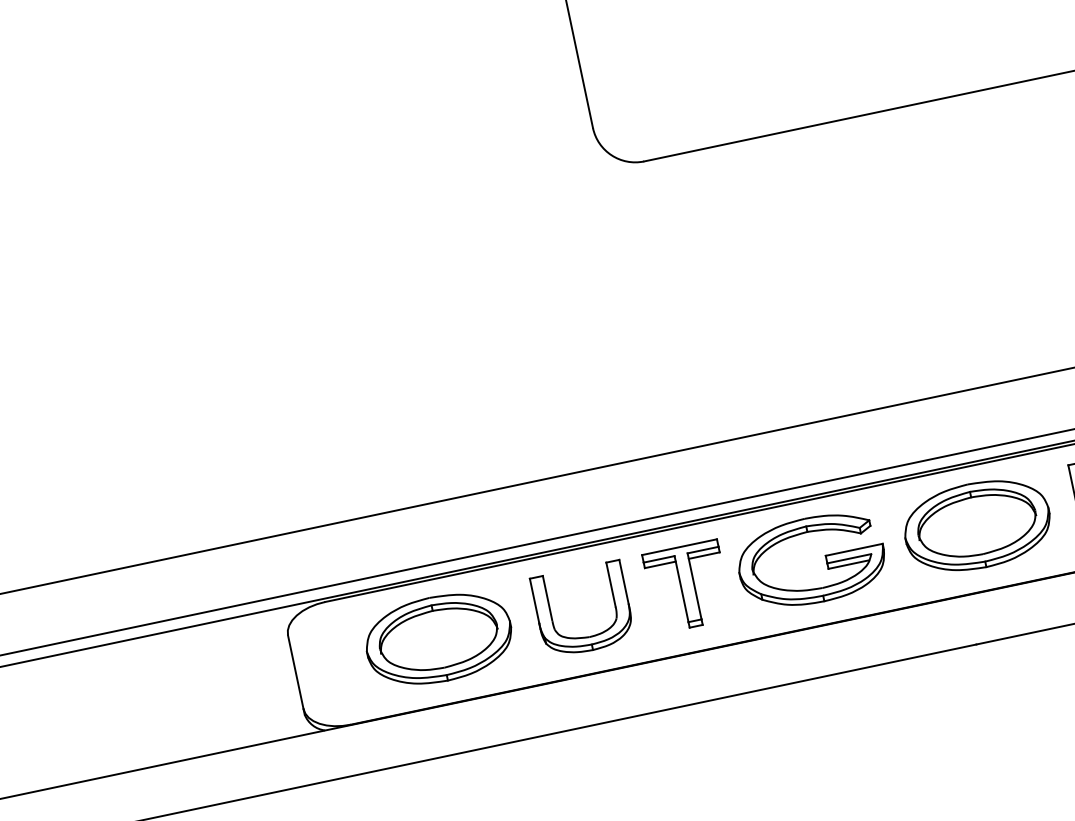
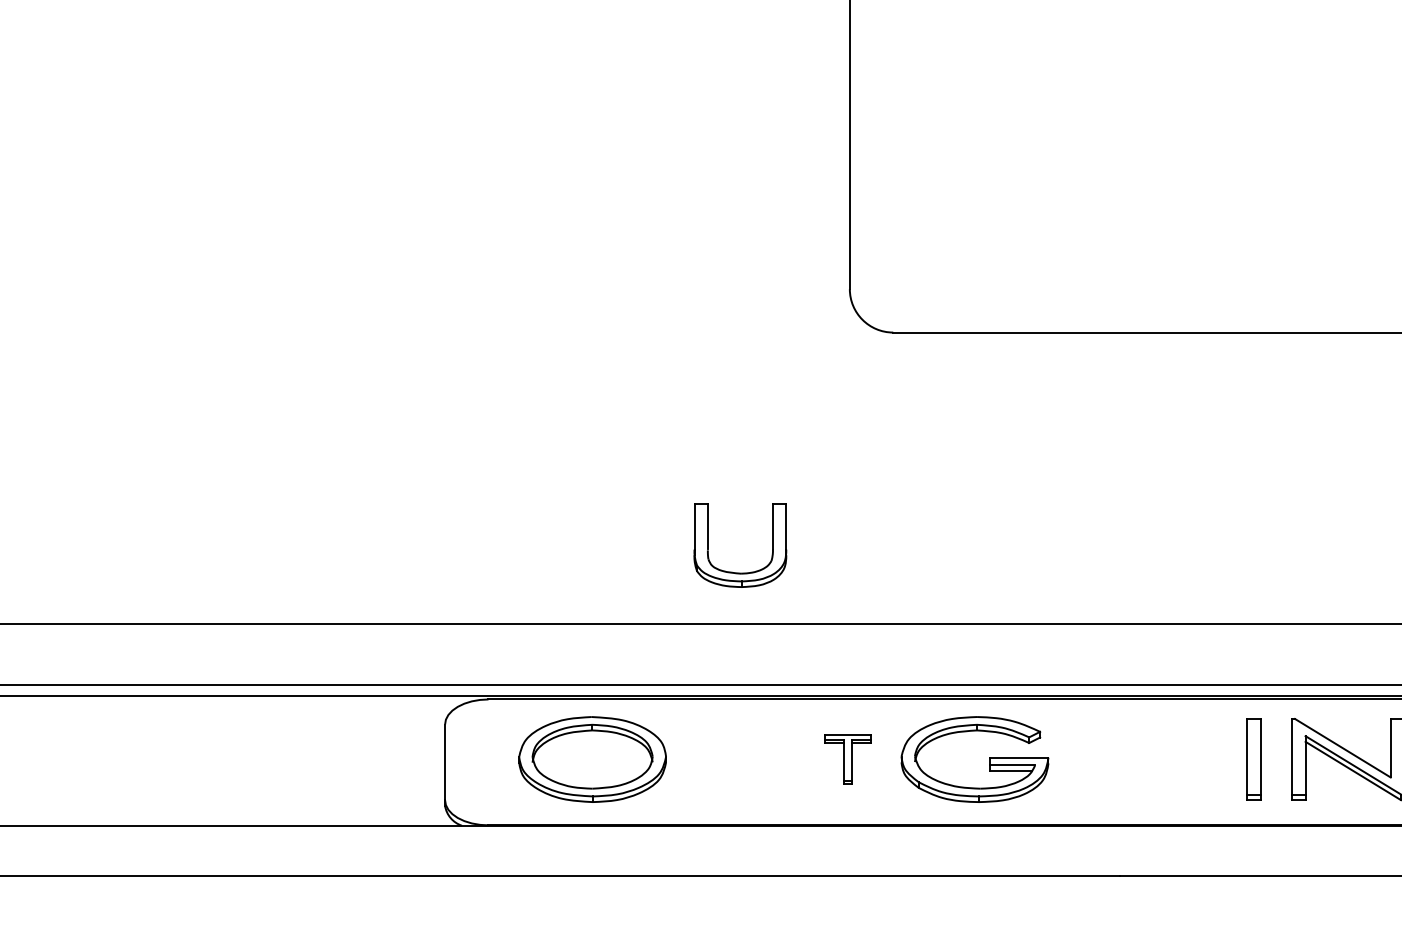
part: (977, 525) -> (1145, 759), removed
part: (688, 586) -> (848, 759), size x0.6
part: (588, 636) -> (740, 572), moved

